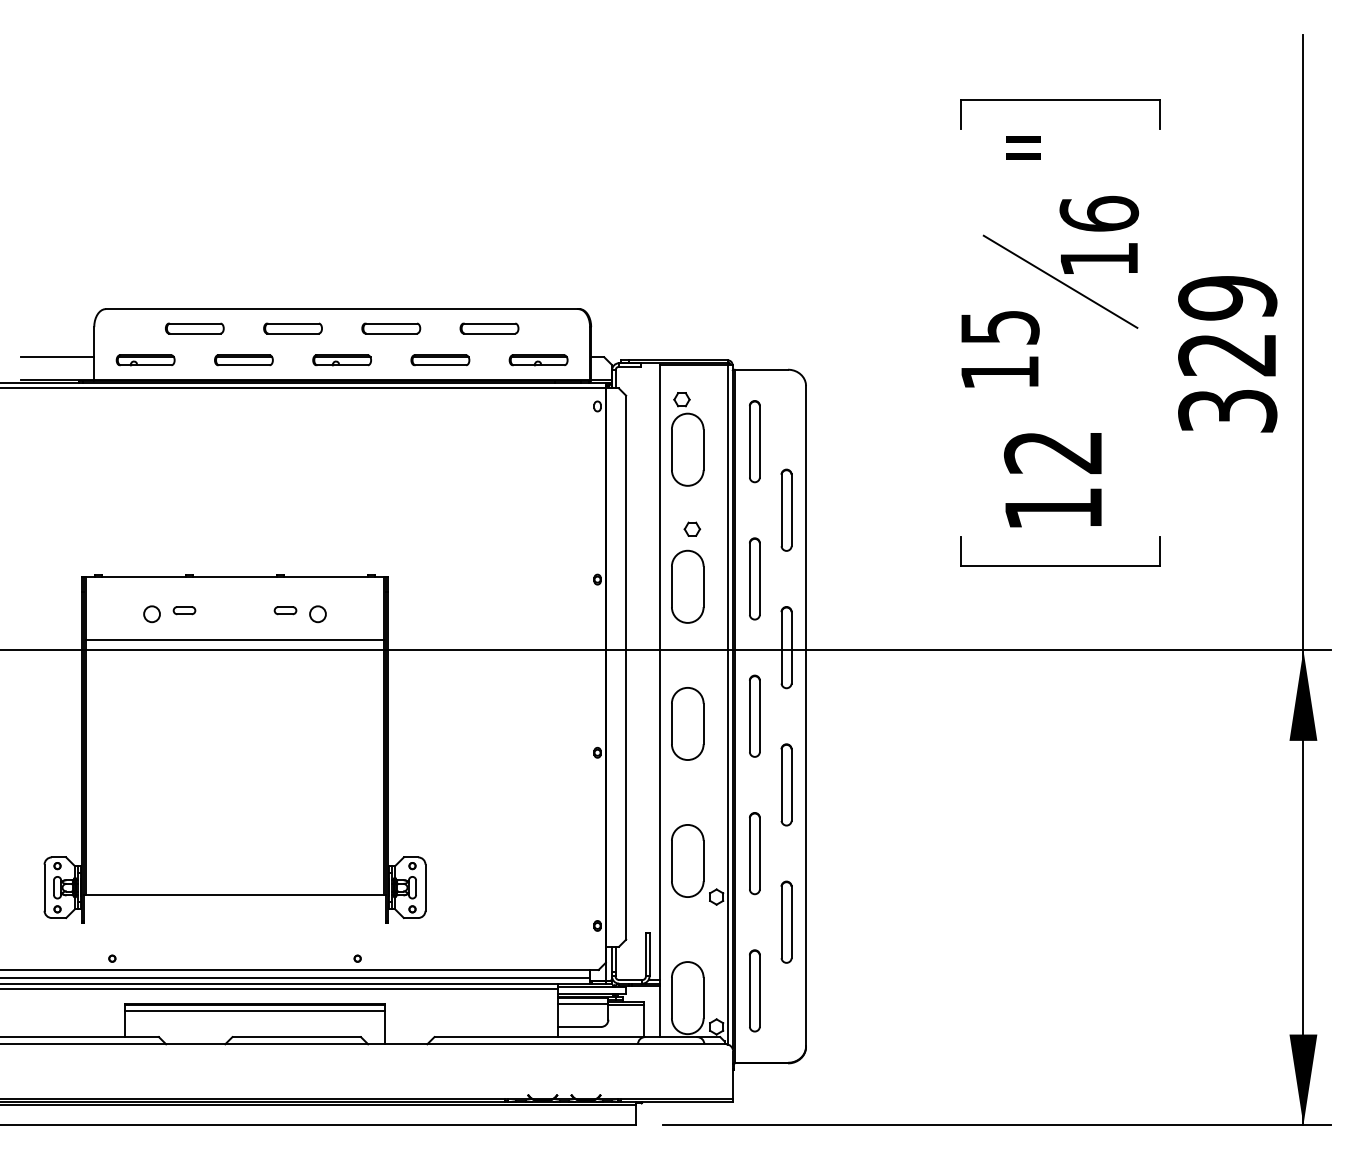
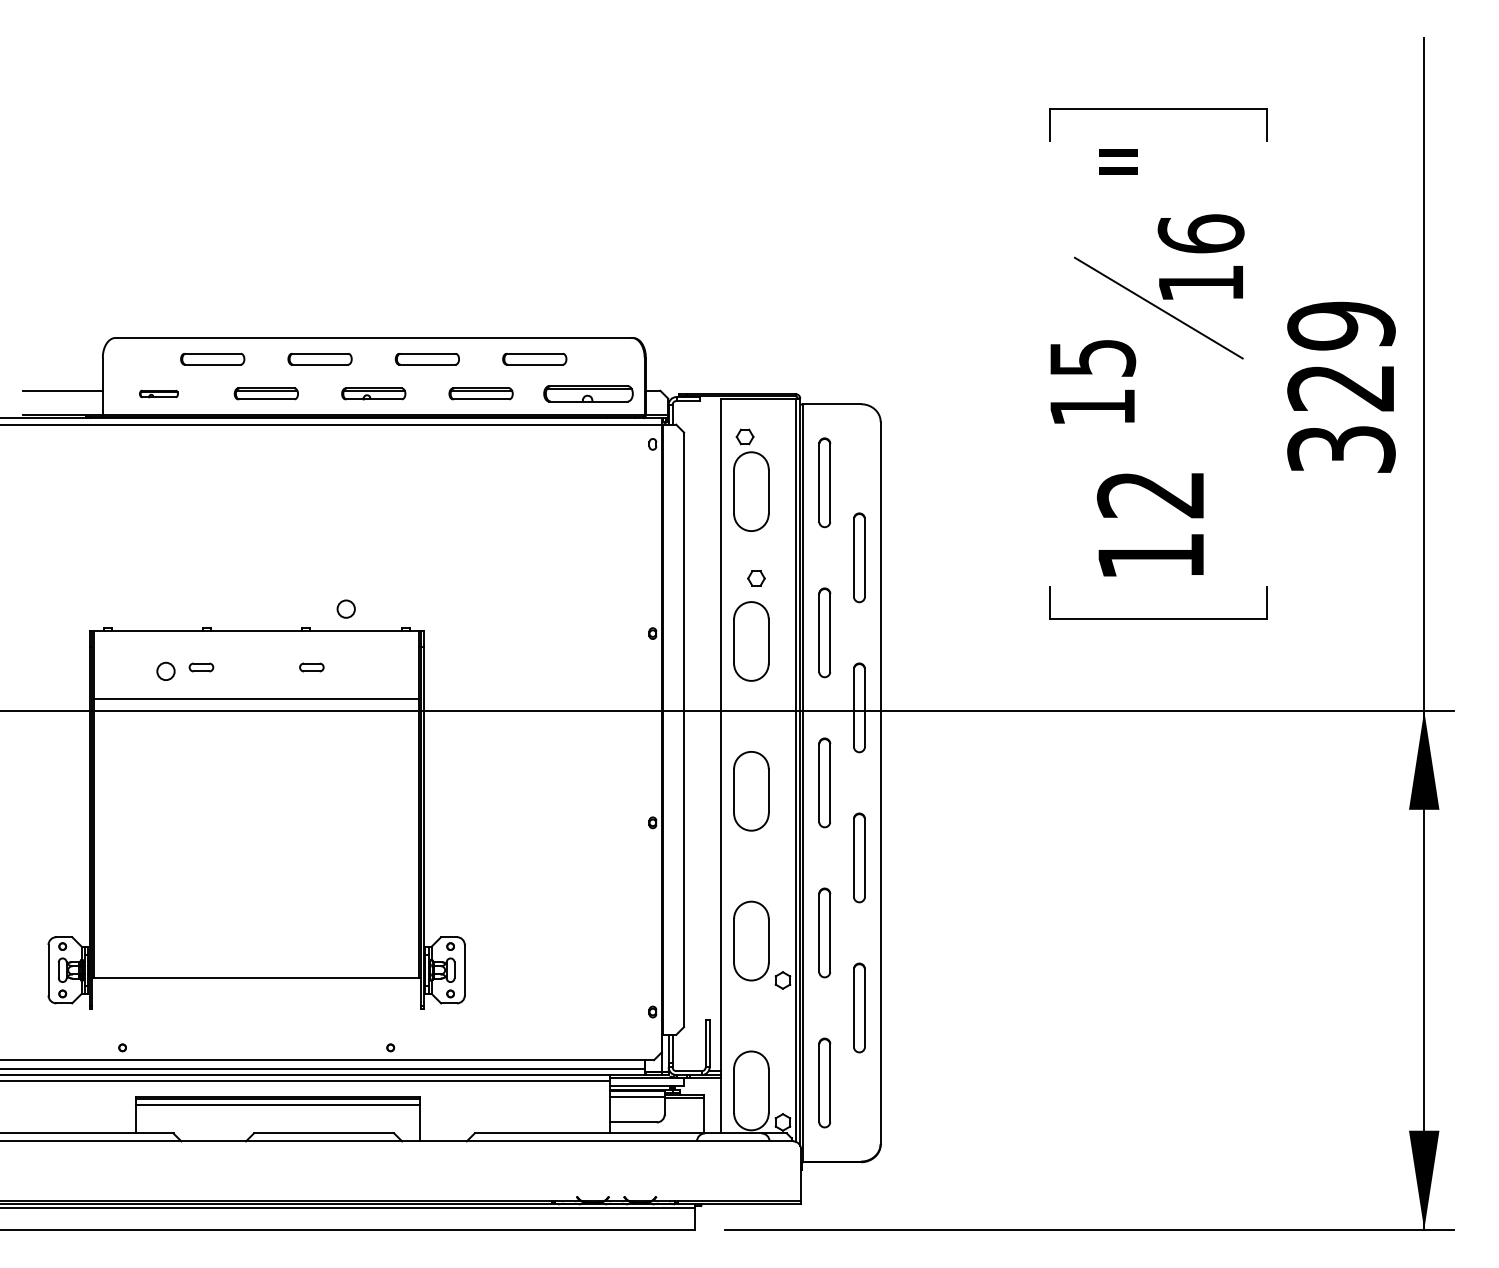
part: (145, 360) -> (158, 394), size x0.6
part: (538, 360) -> (588, 394), size x1.4
circle: (317, 614) -> (345, 609), moved

